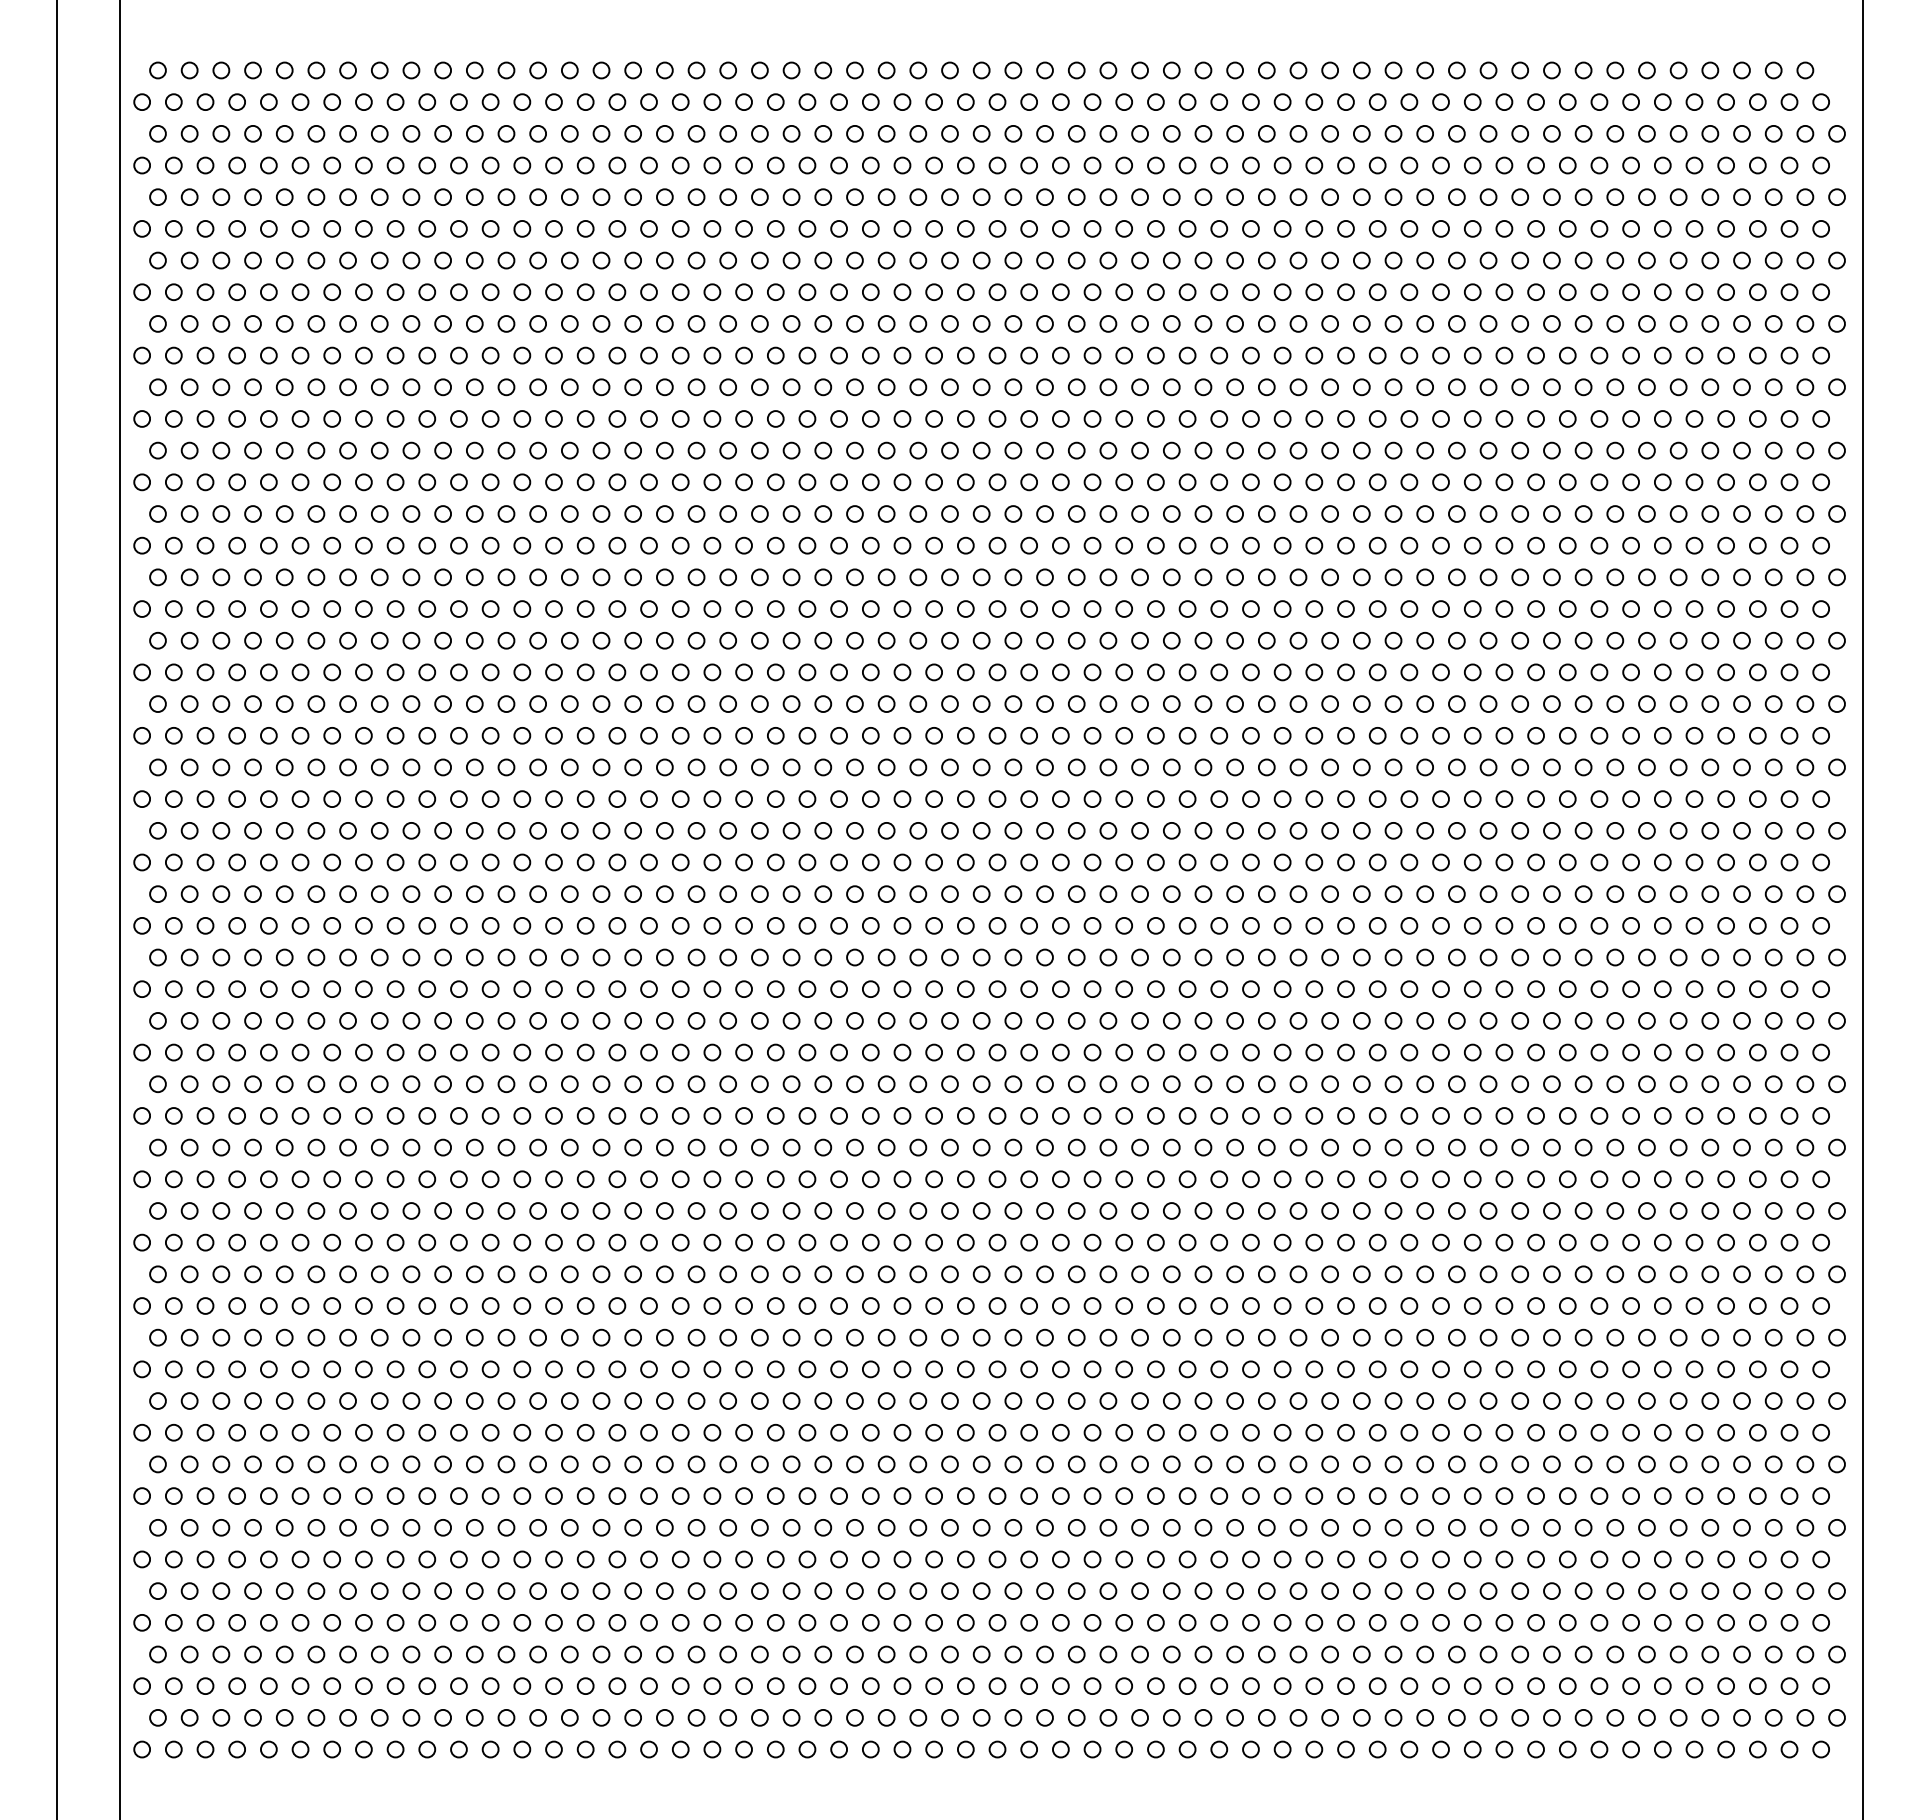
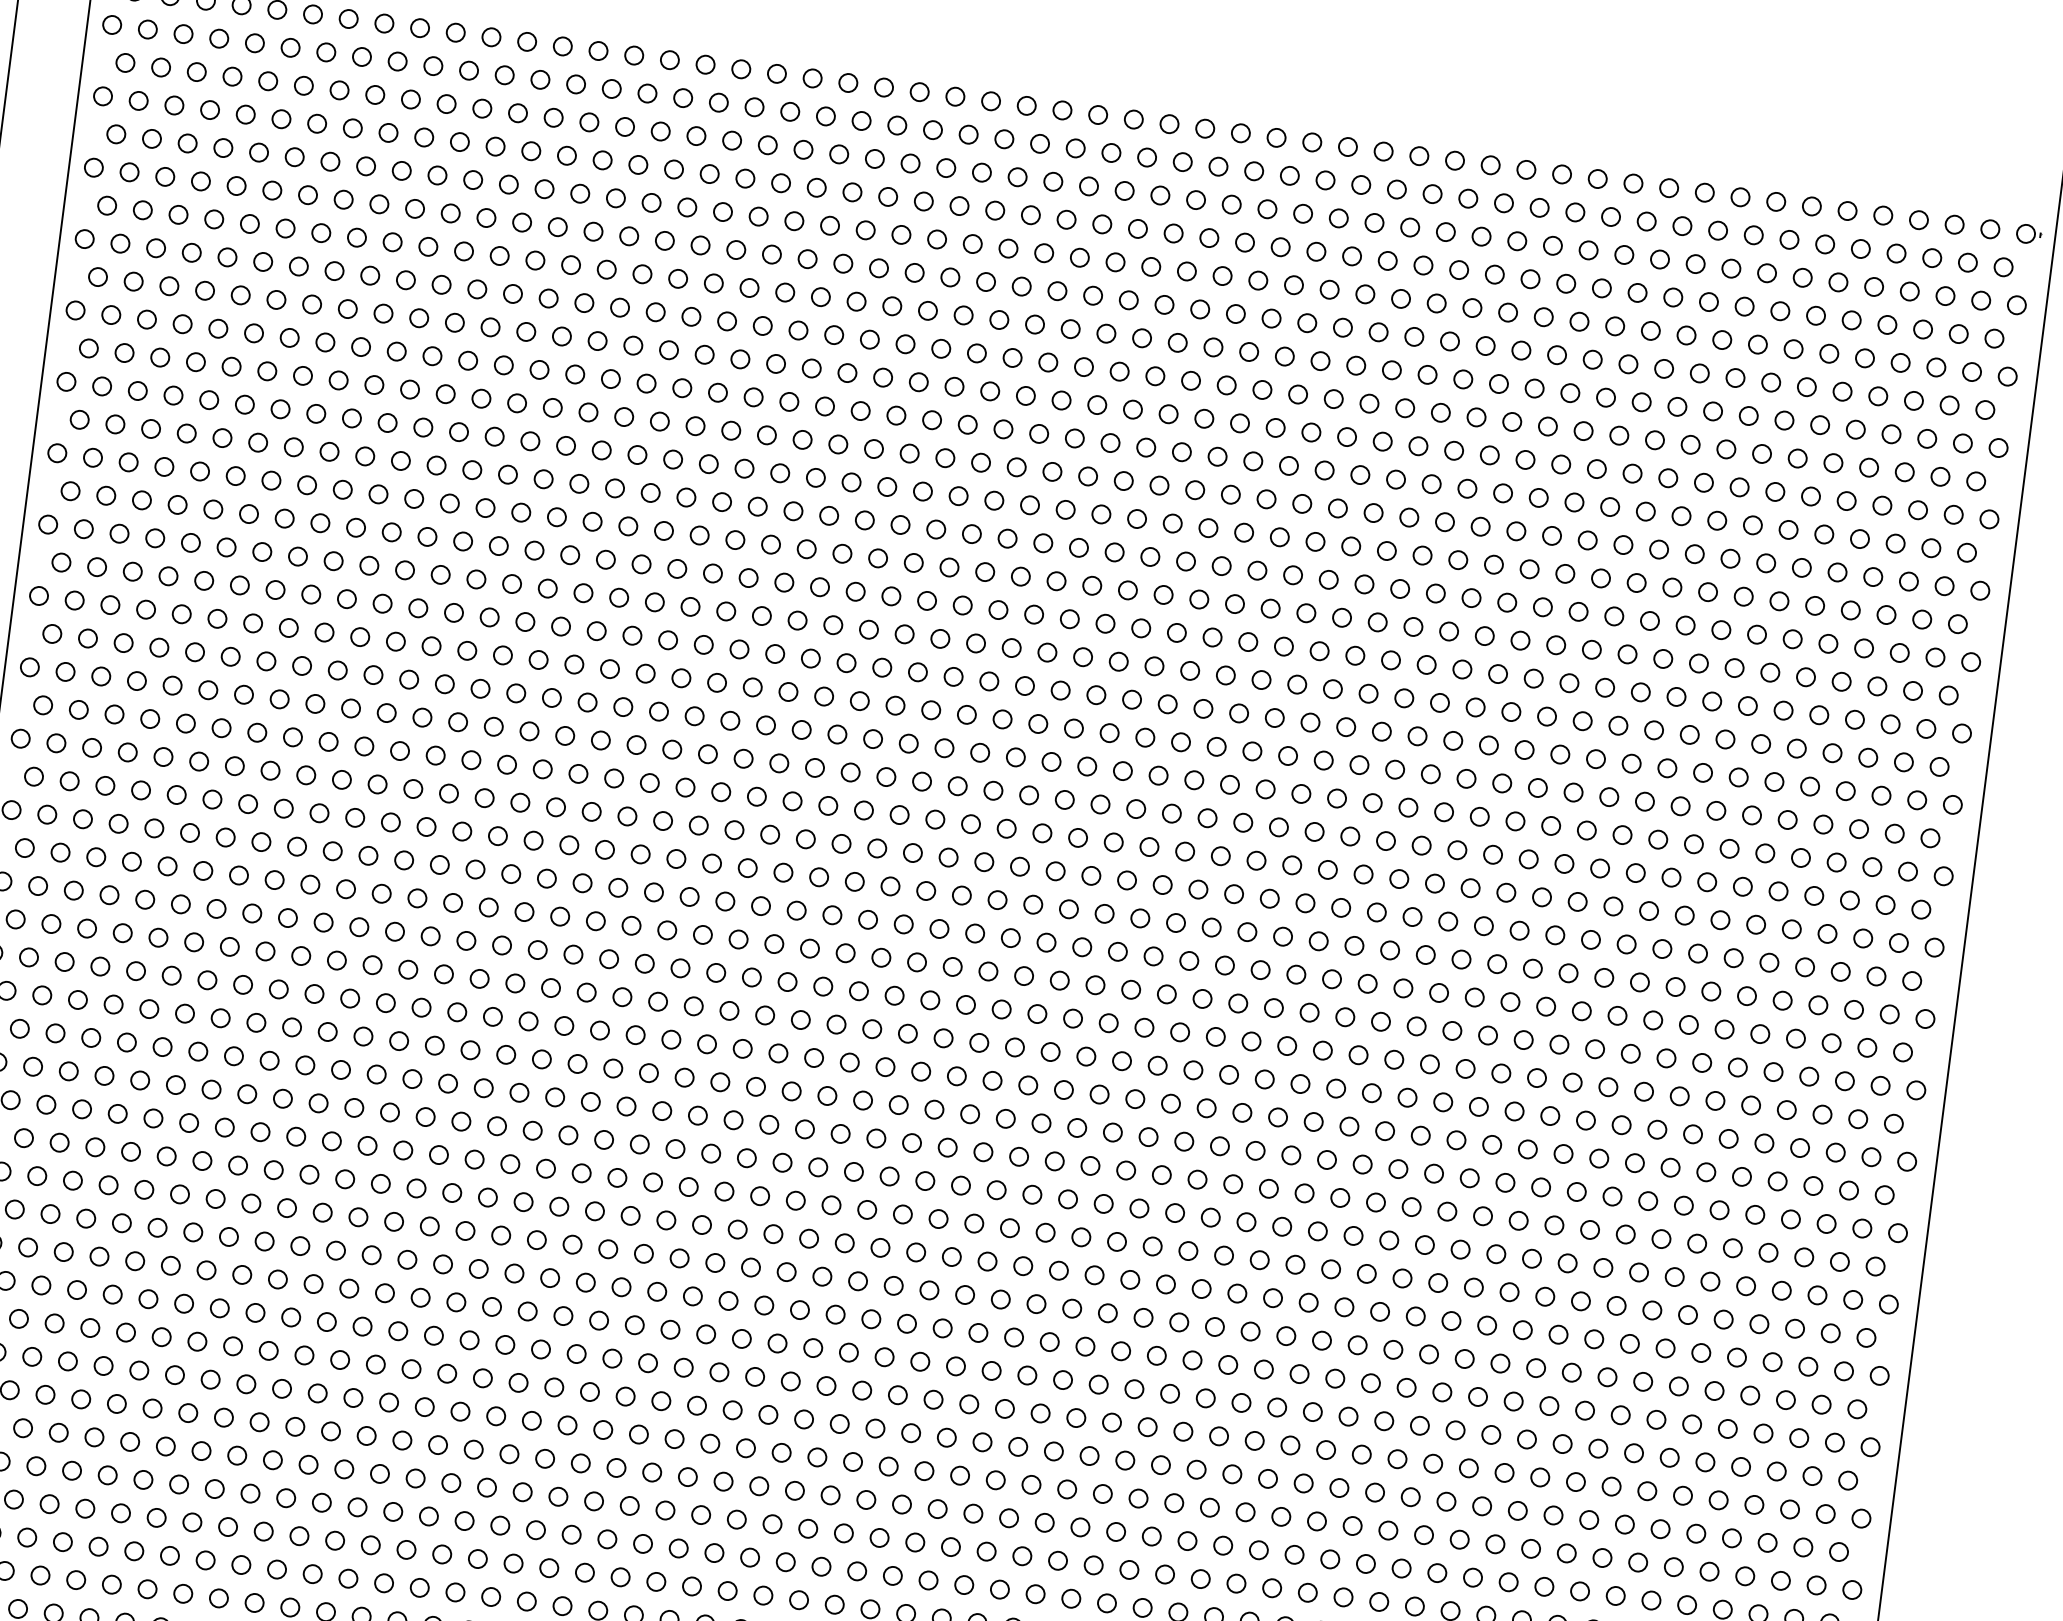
part: (1839, 70) -> (2028, 234), added

